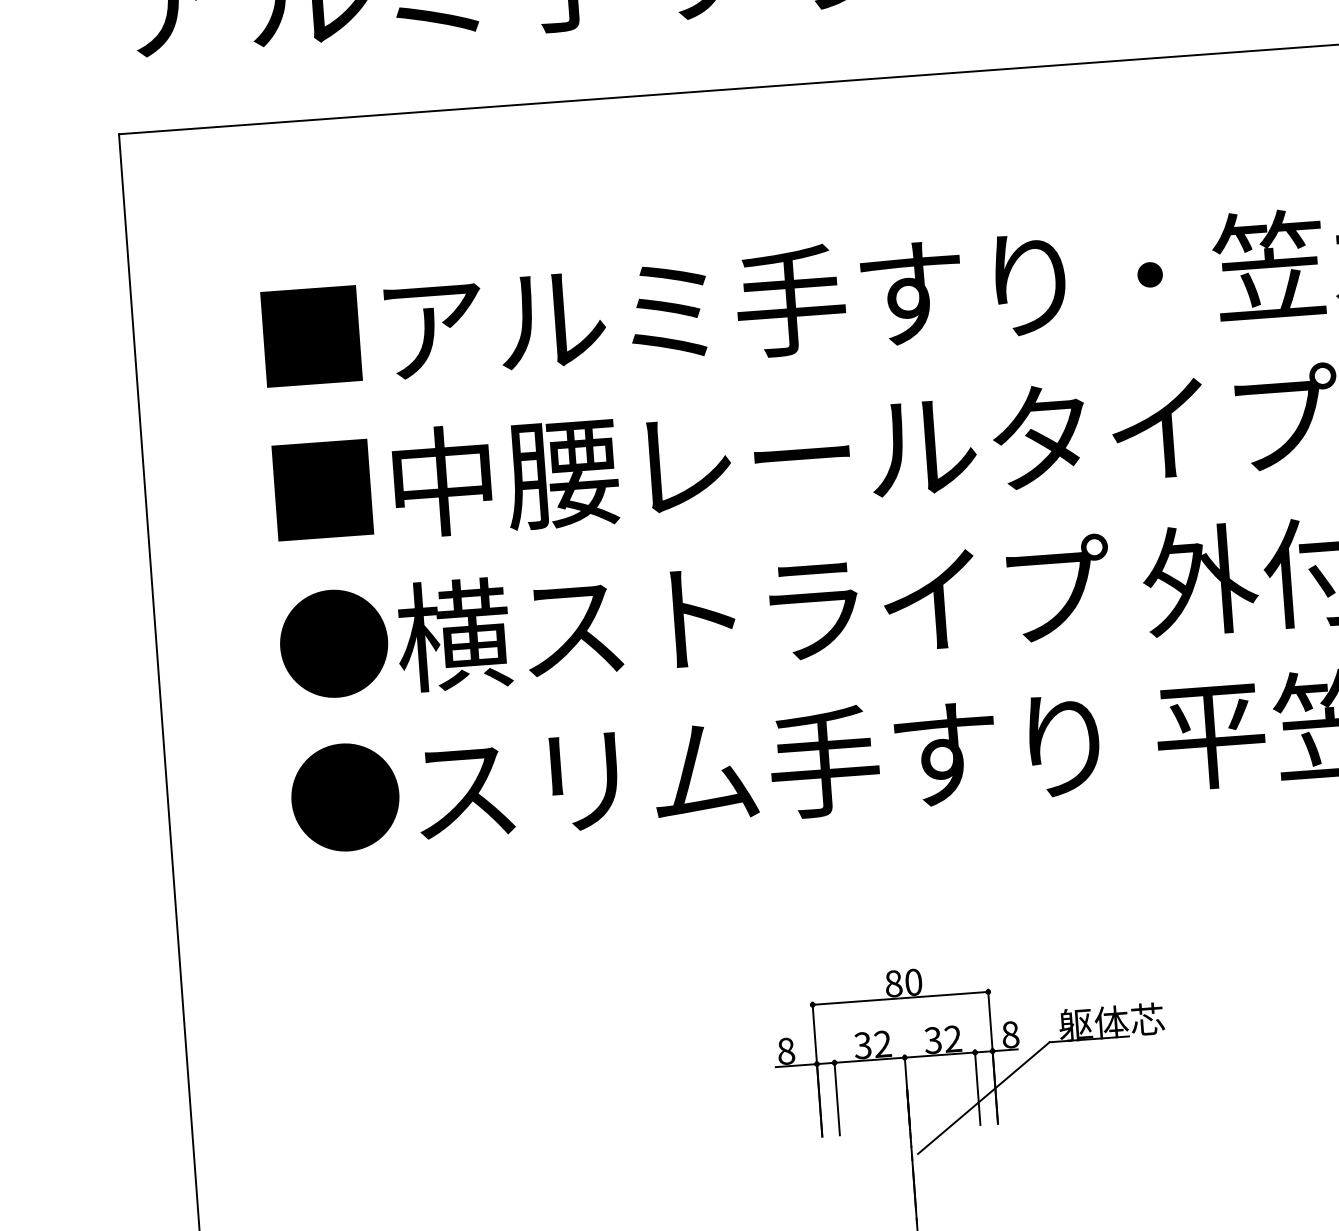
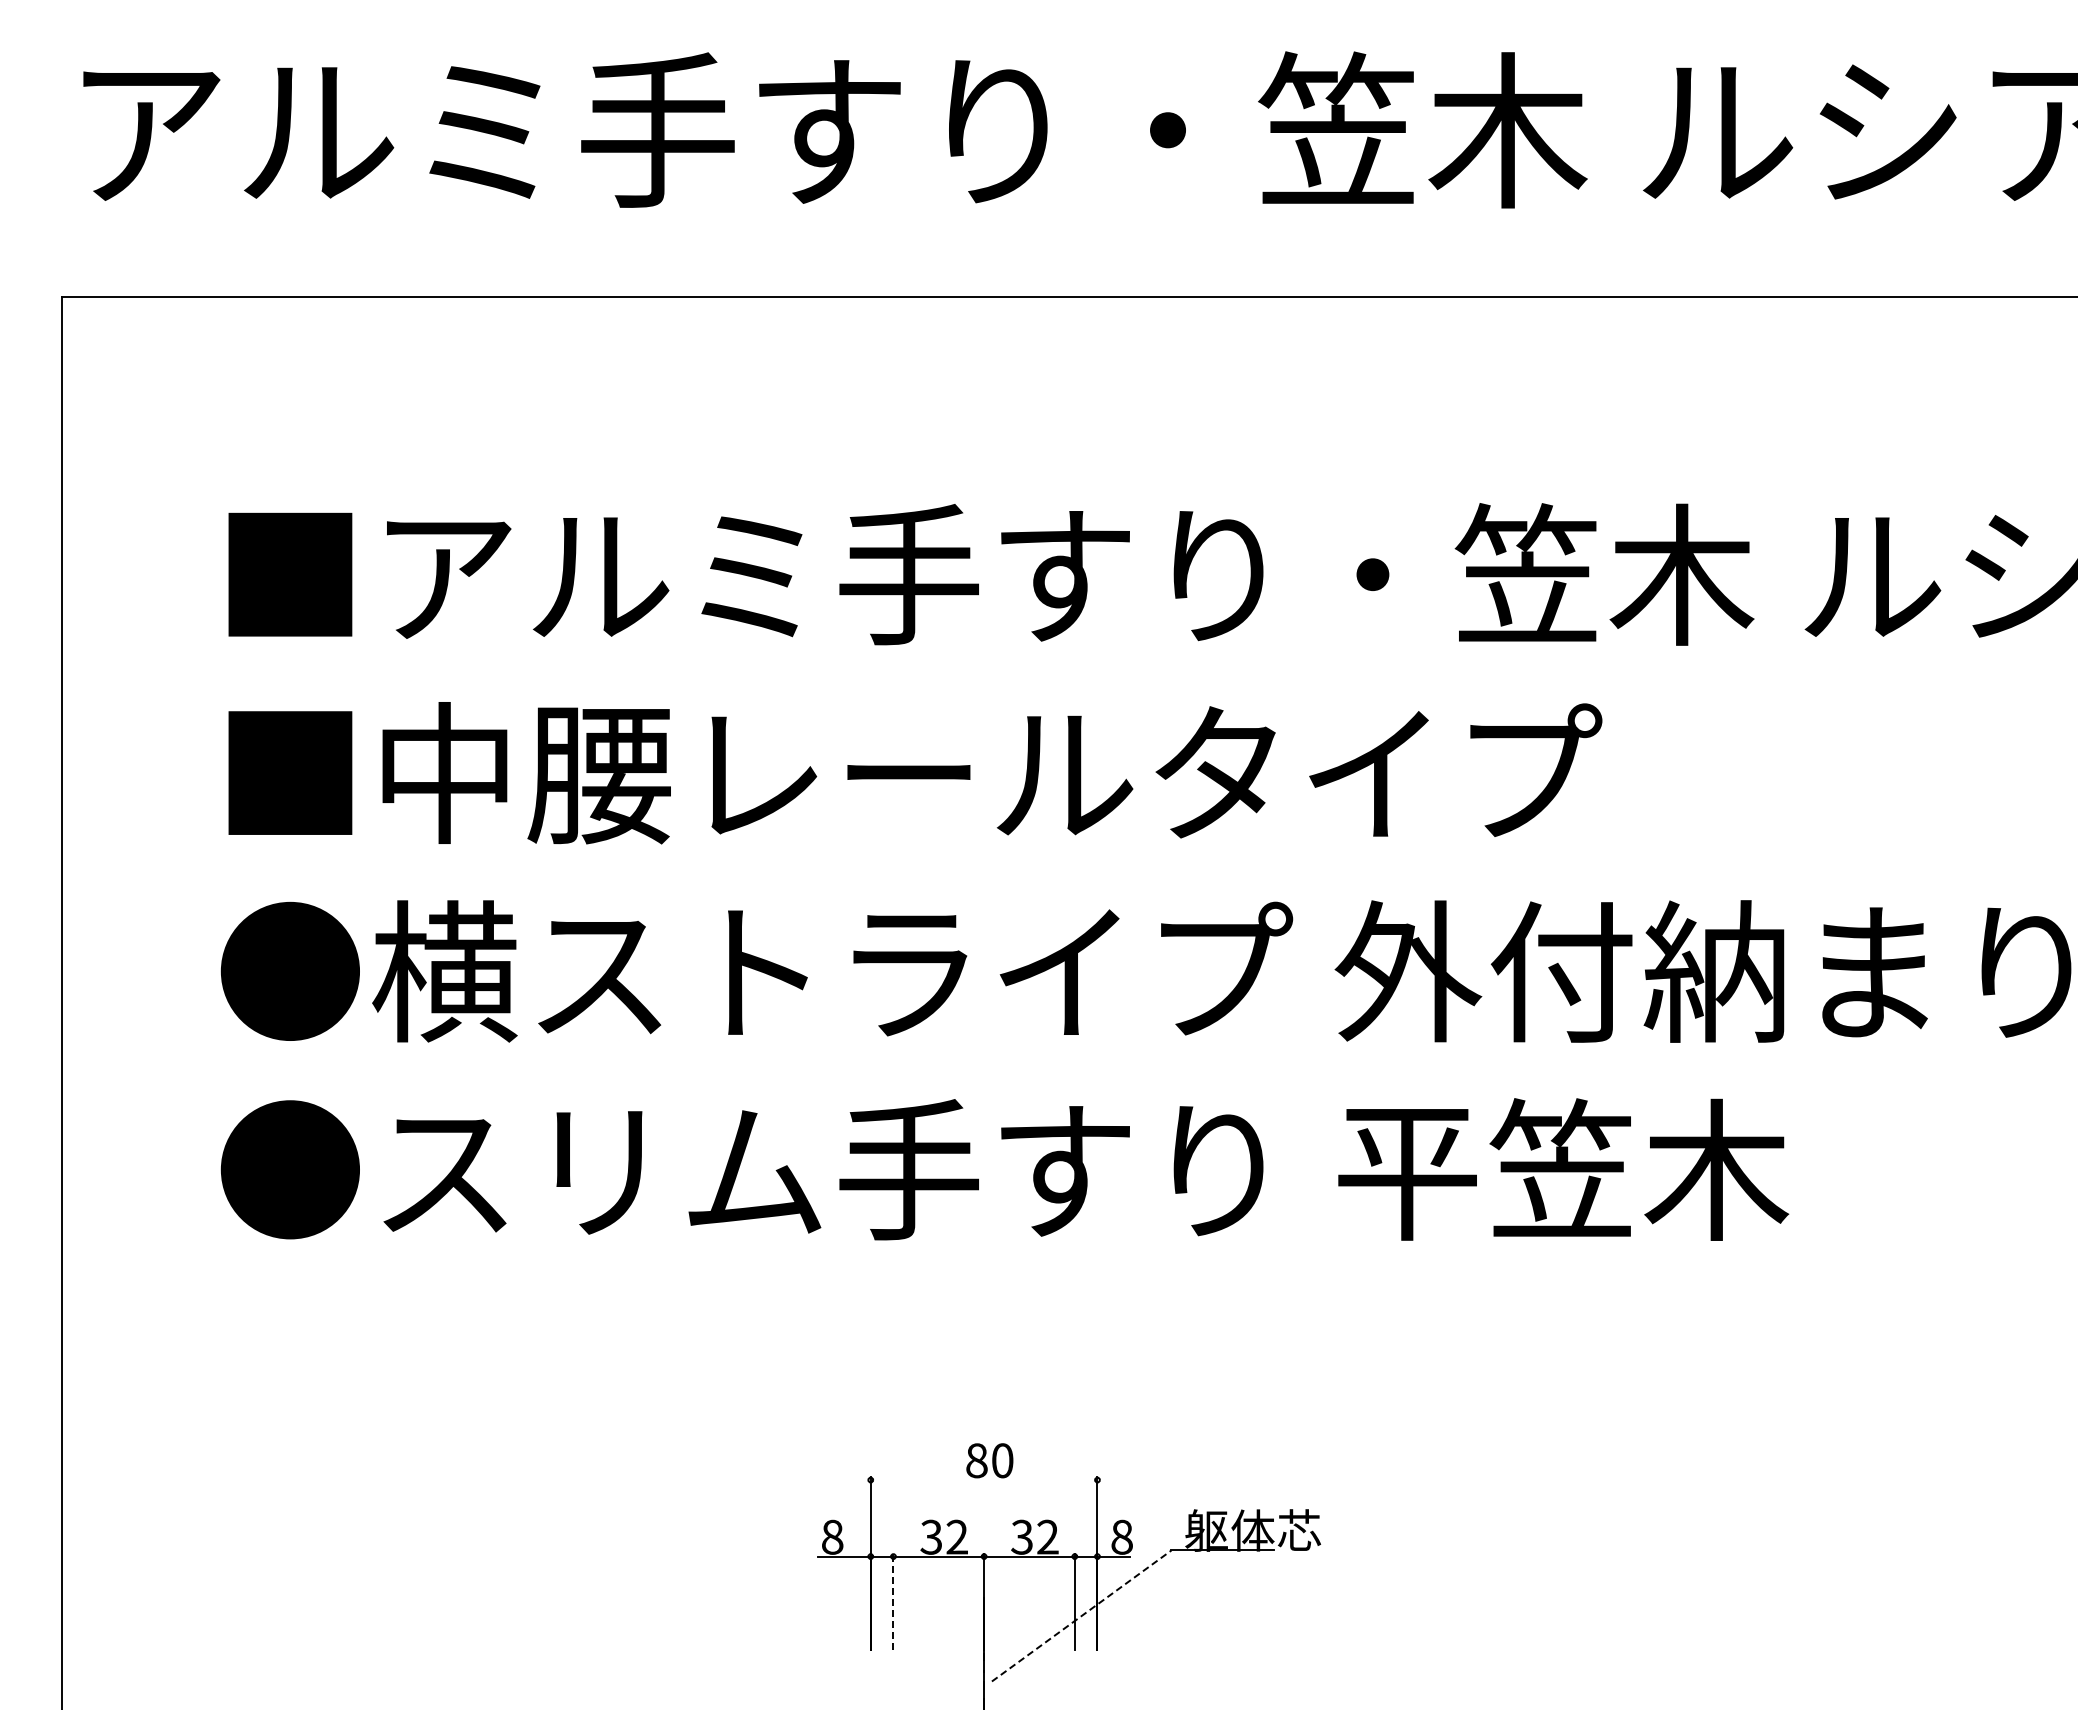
line: (900, 998) -> (983, 1480), removed
line: (837, 1097) -> (893, 1601), solid -> dashed
line: (984, 1097) -> (1082, 1615), solid -> dashed

